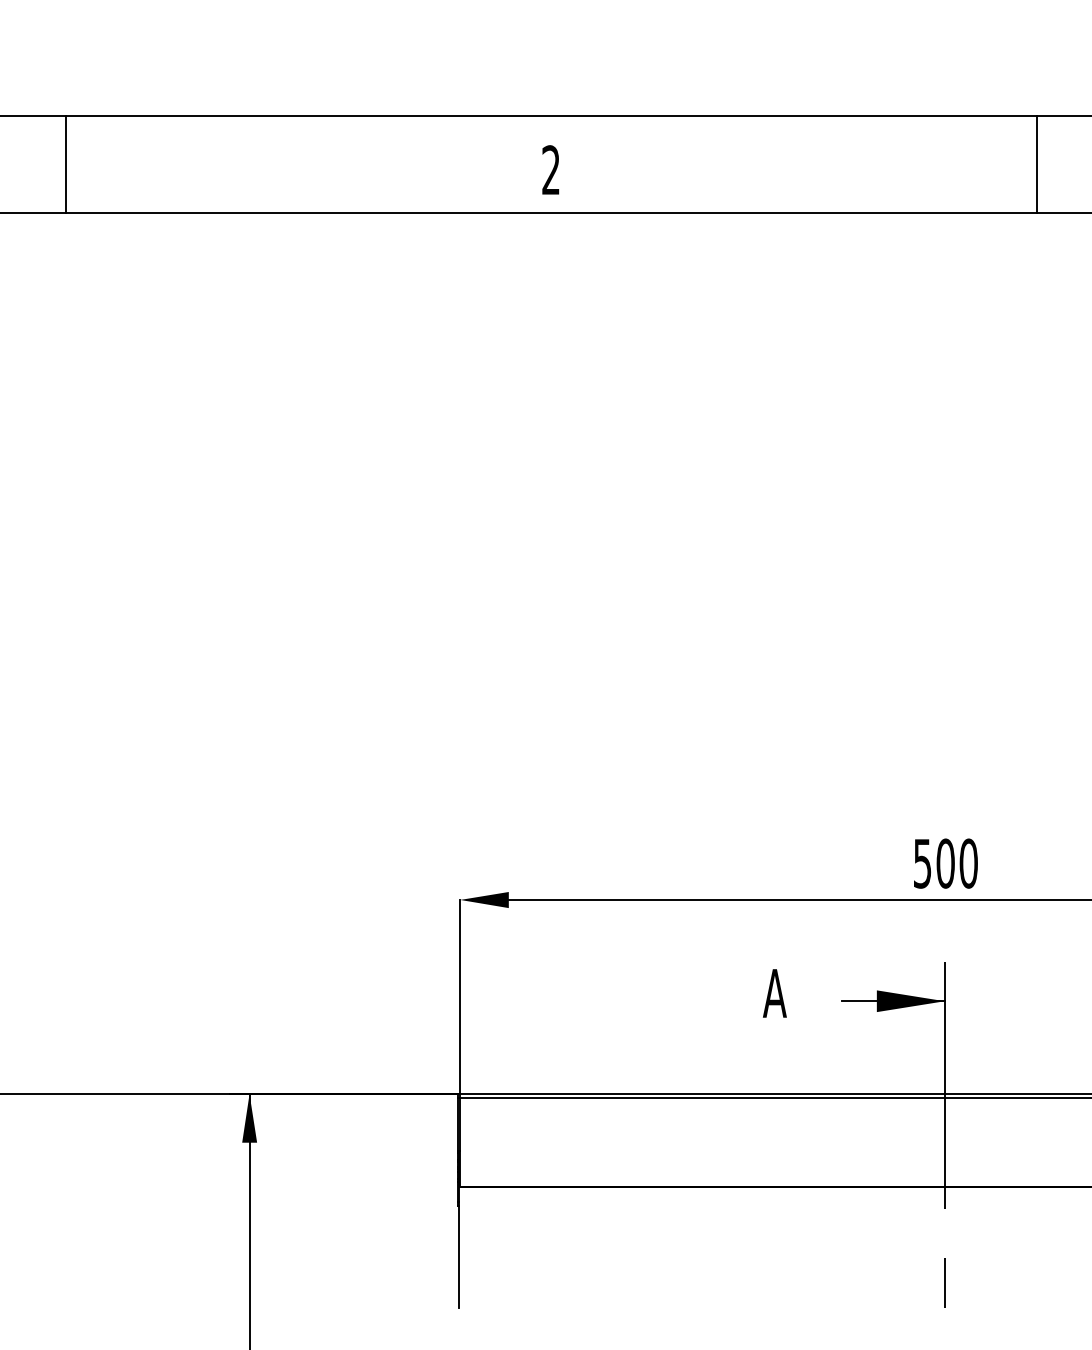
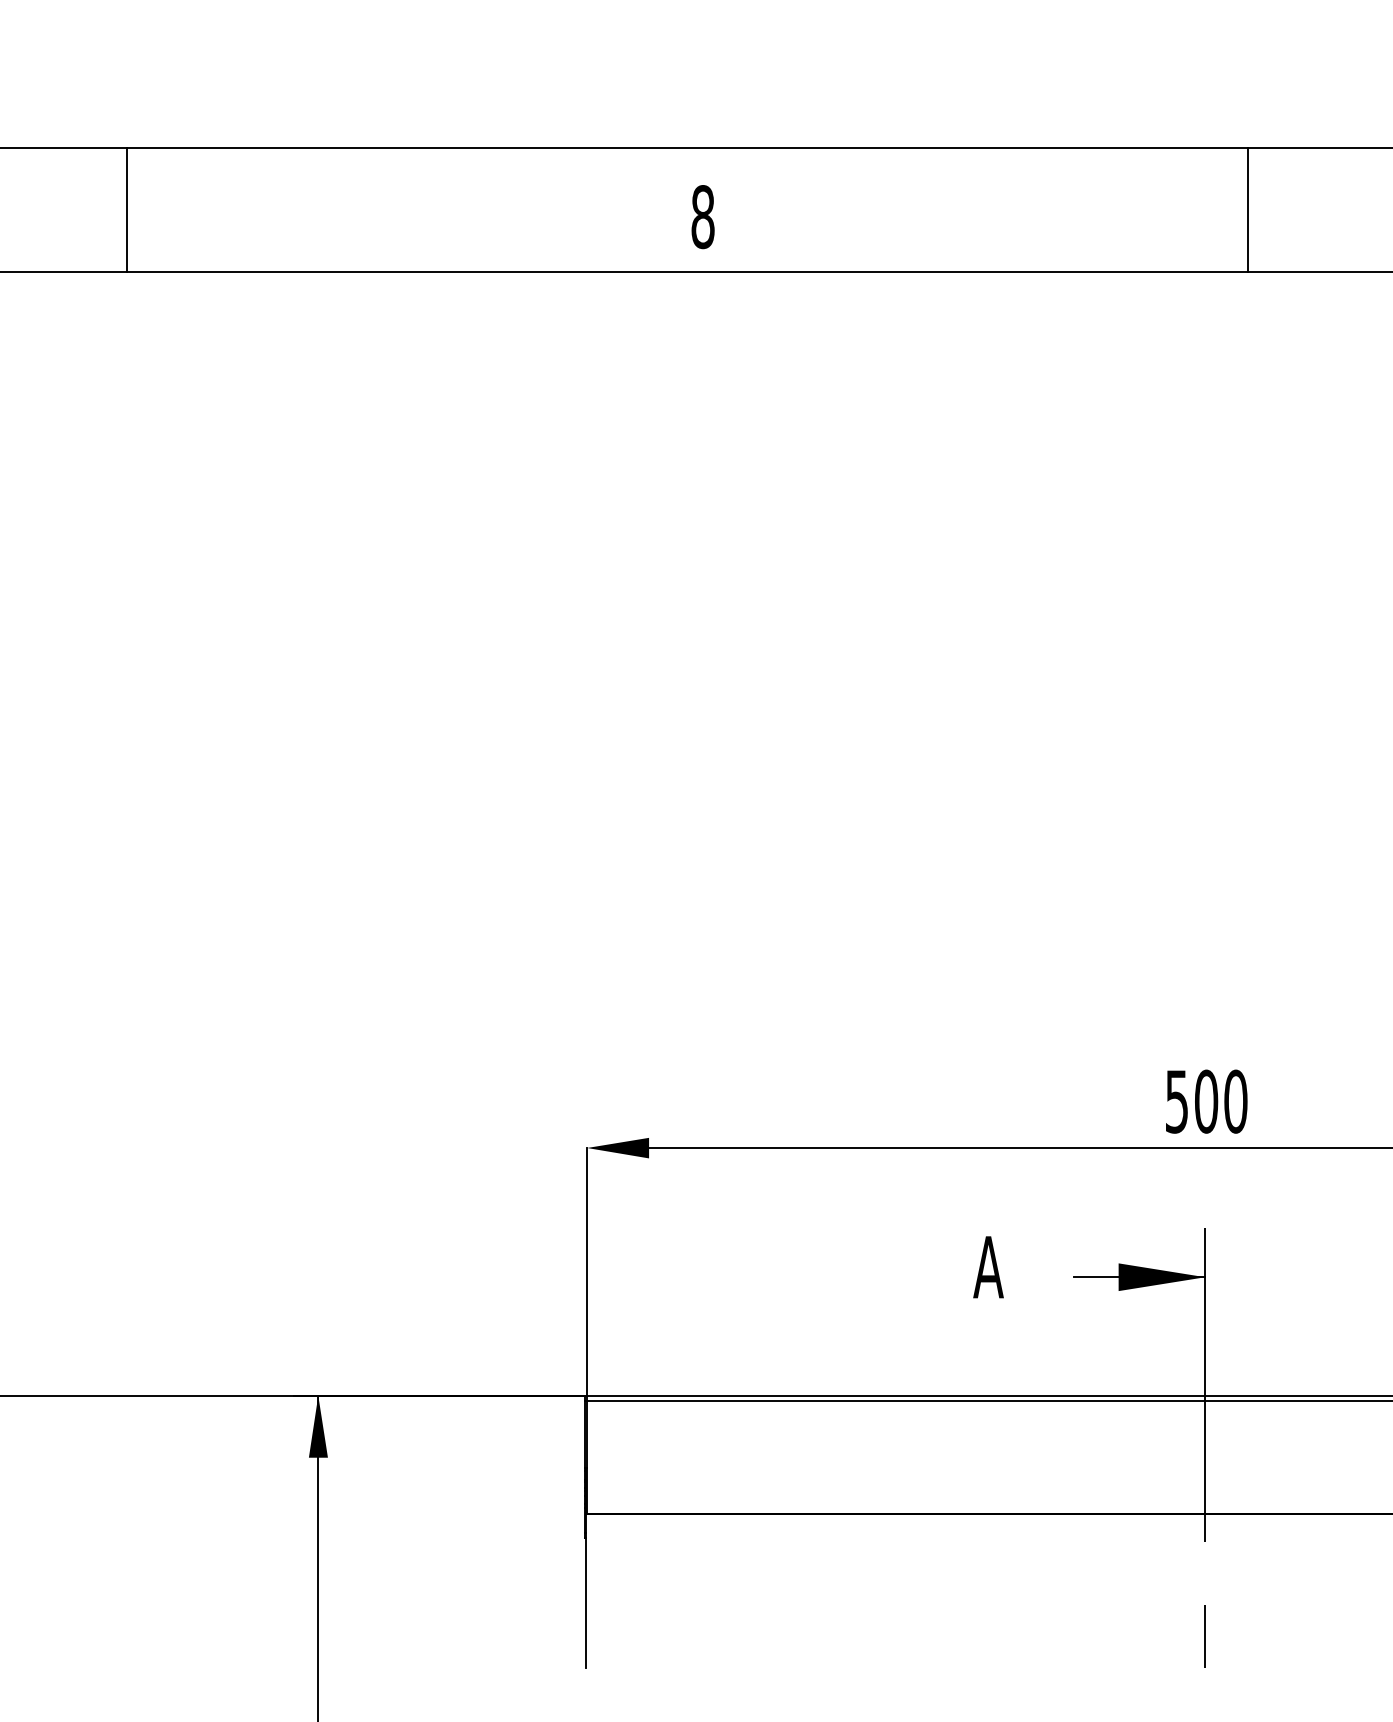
line: (66, 165) -> (127, 210), moved
line: (1037, 165) -> (1248, 210), moved
text: (550, 170) -> (702, 217), 2 -> 8

